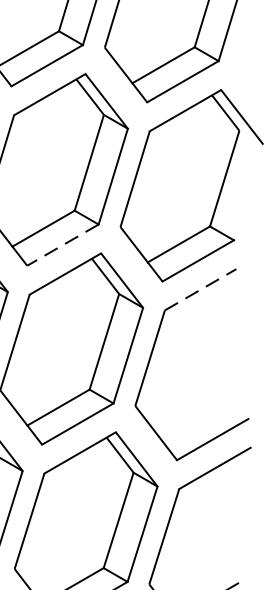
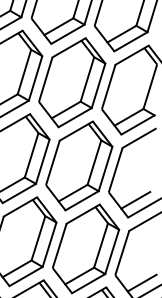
line: (61, 244) -> (74, 117), dashed -> solid
line: (201, 289) -> (139, 138), dashed -> solid
line: (192, 423) -> (135, 200), added

